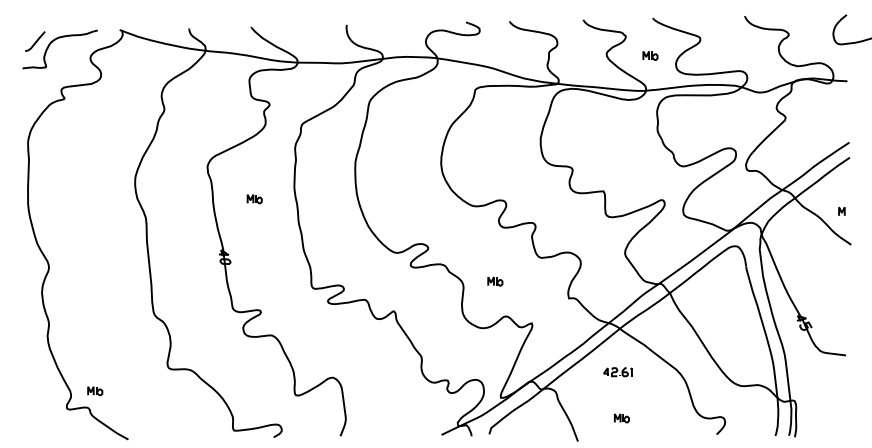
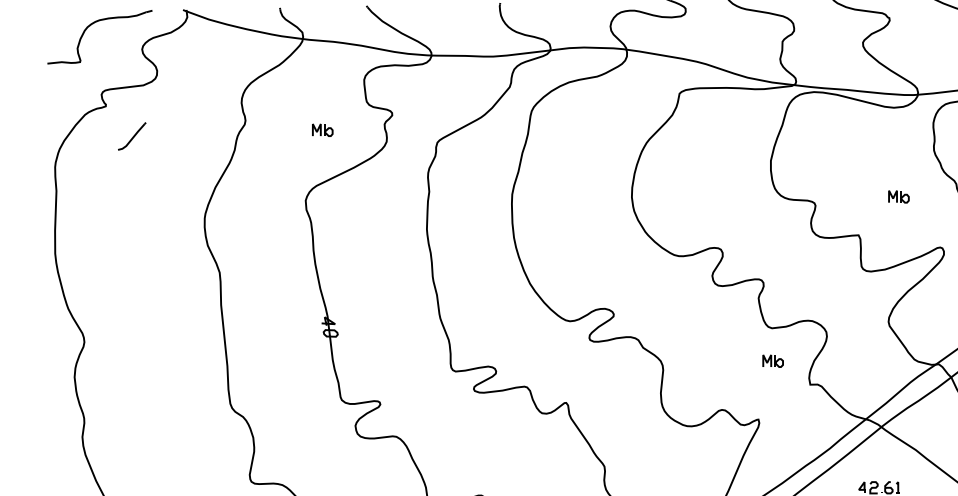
part: (35, 41) -> (132, 136), moved
part: (650, 55) -> (899, 196), moved
part: (254, 199) -> (322, 130), moved
part: (495, 281) -> (773, 361), moved

